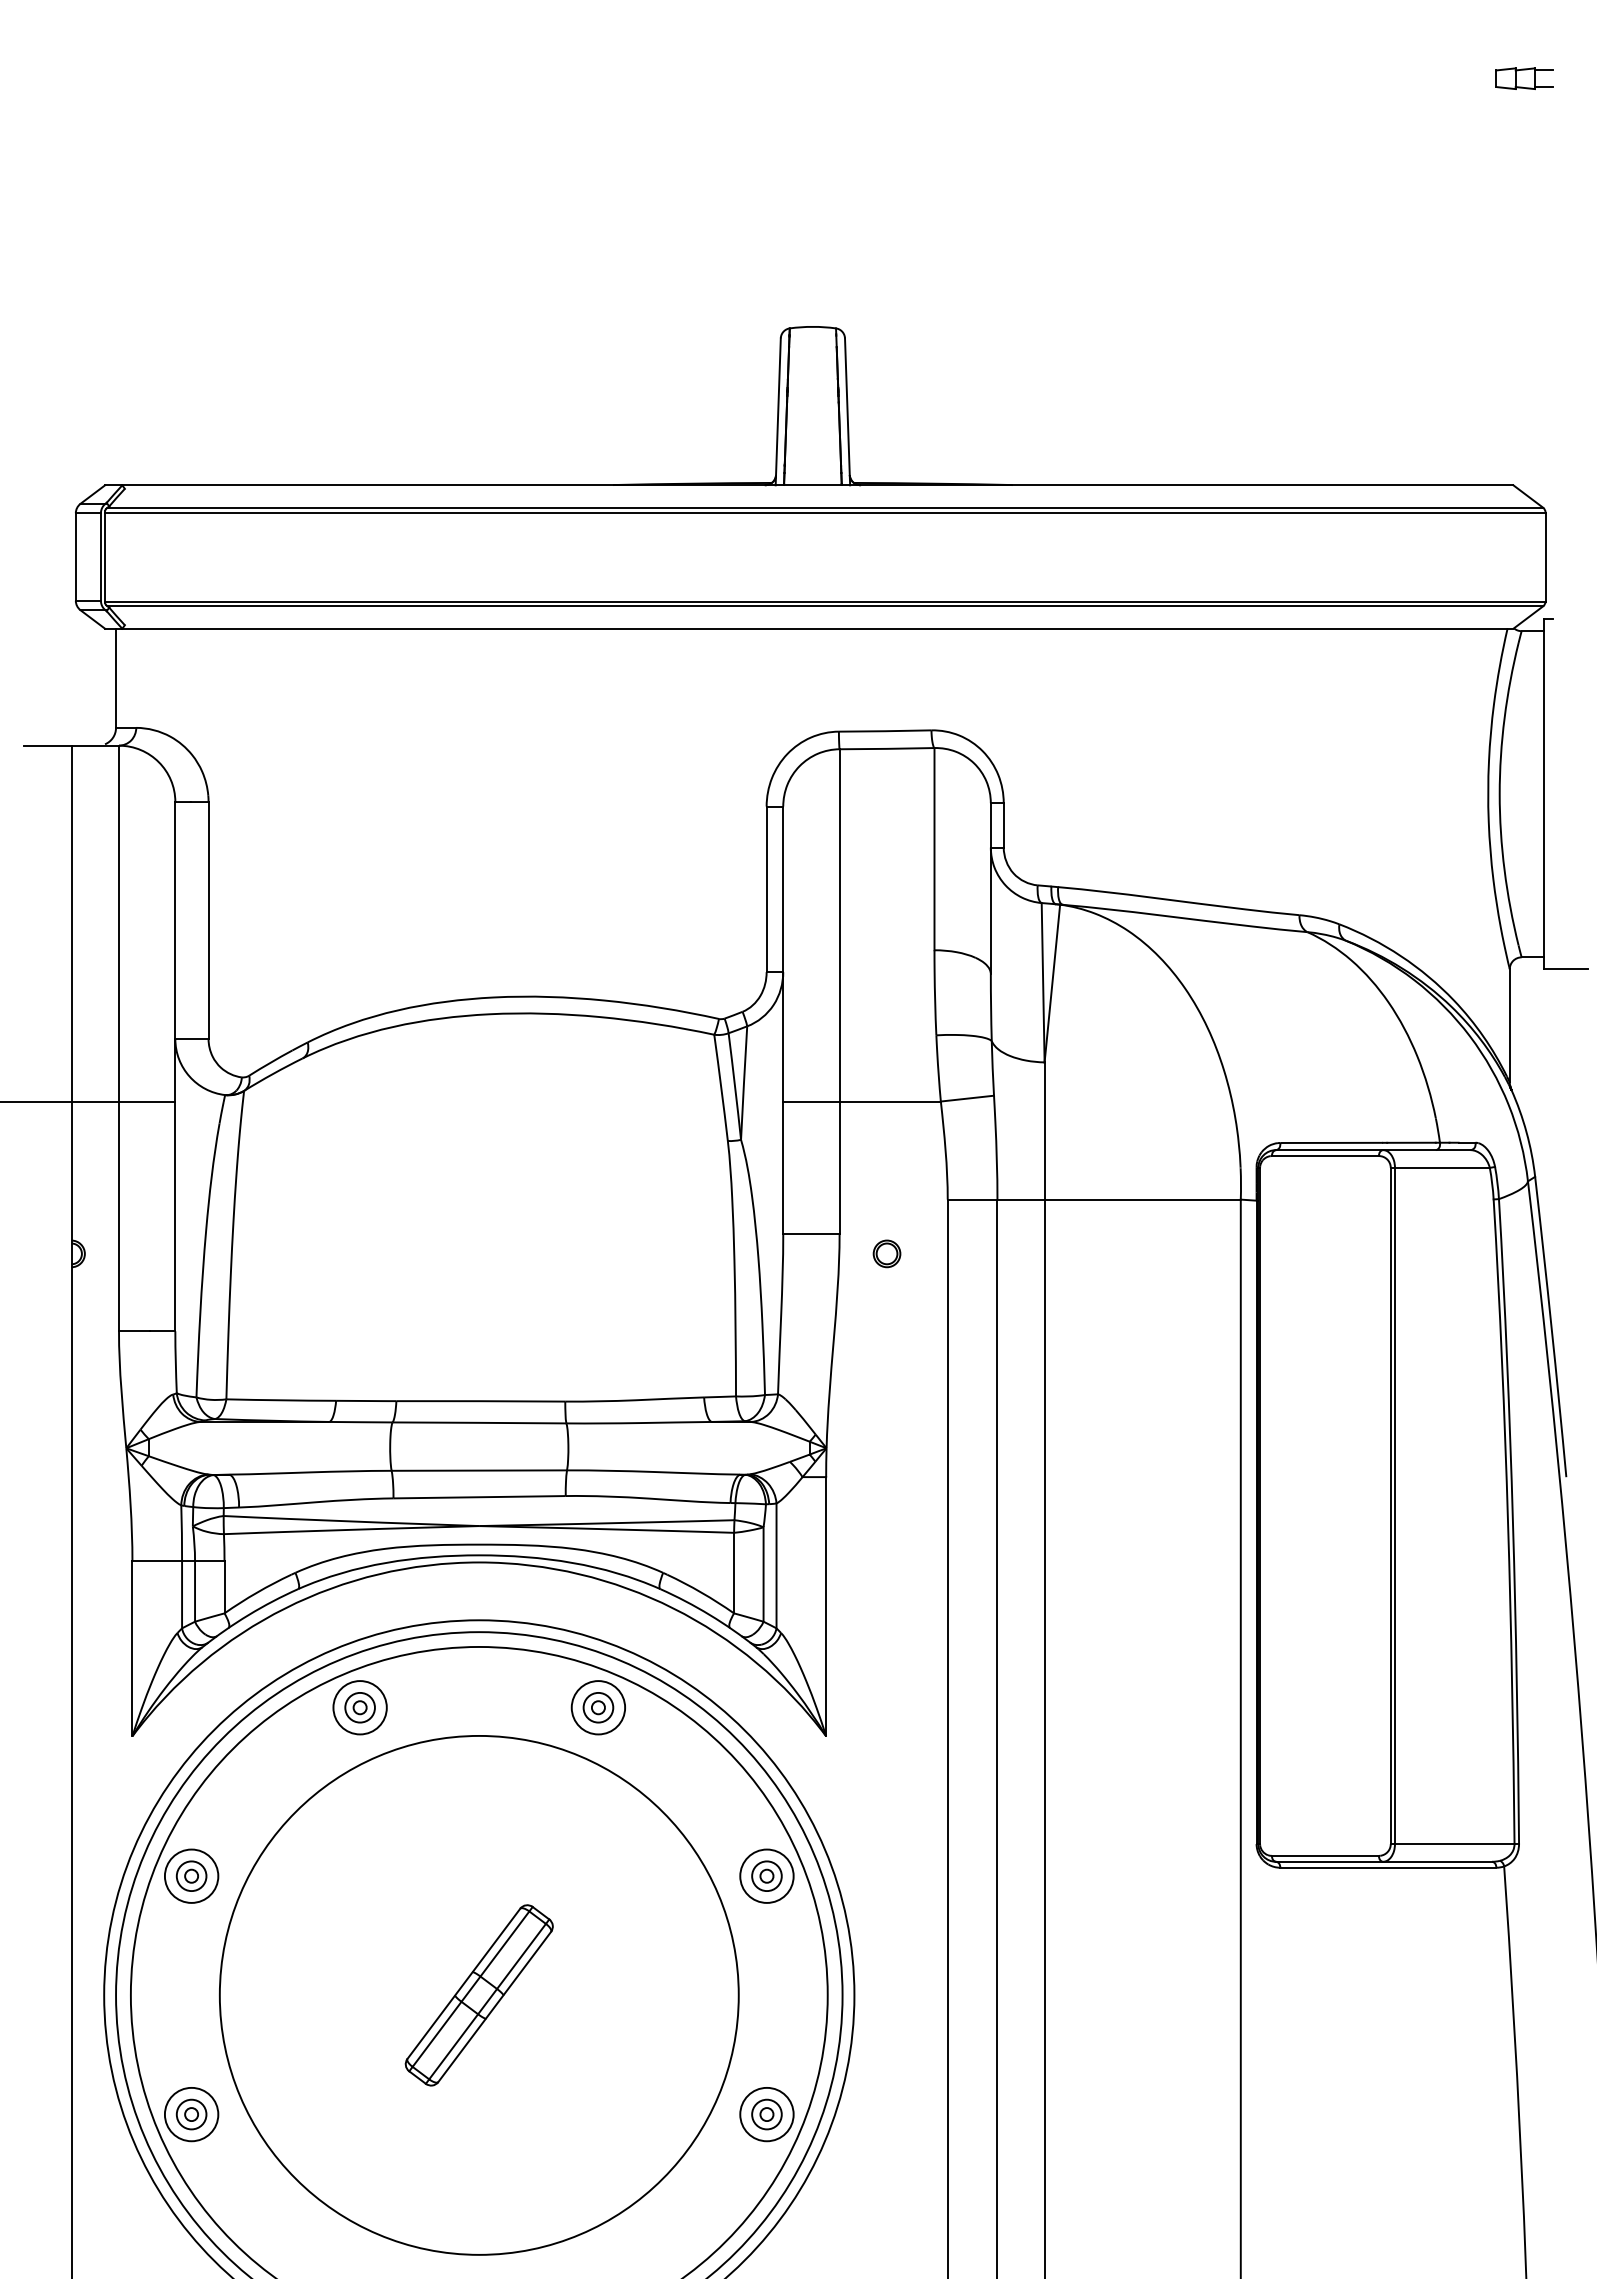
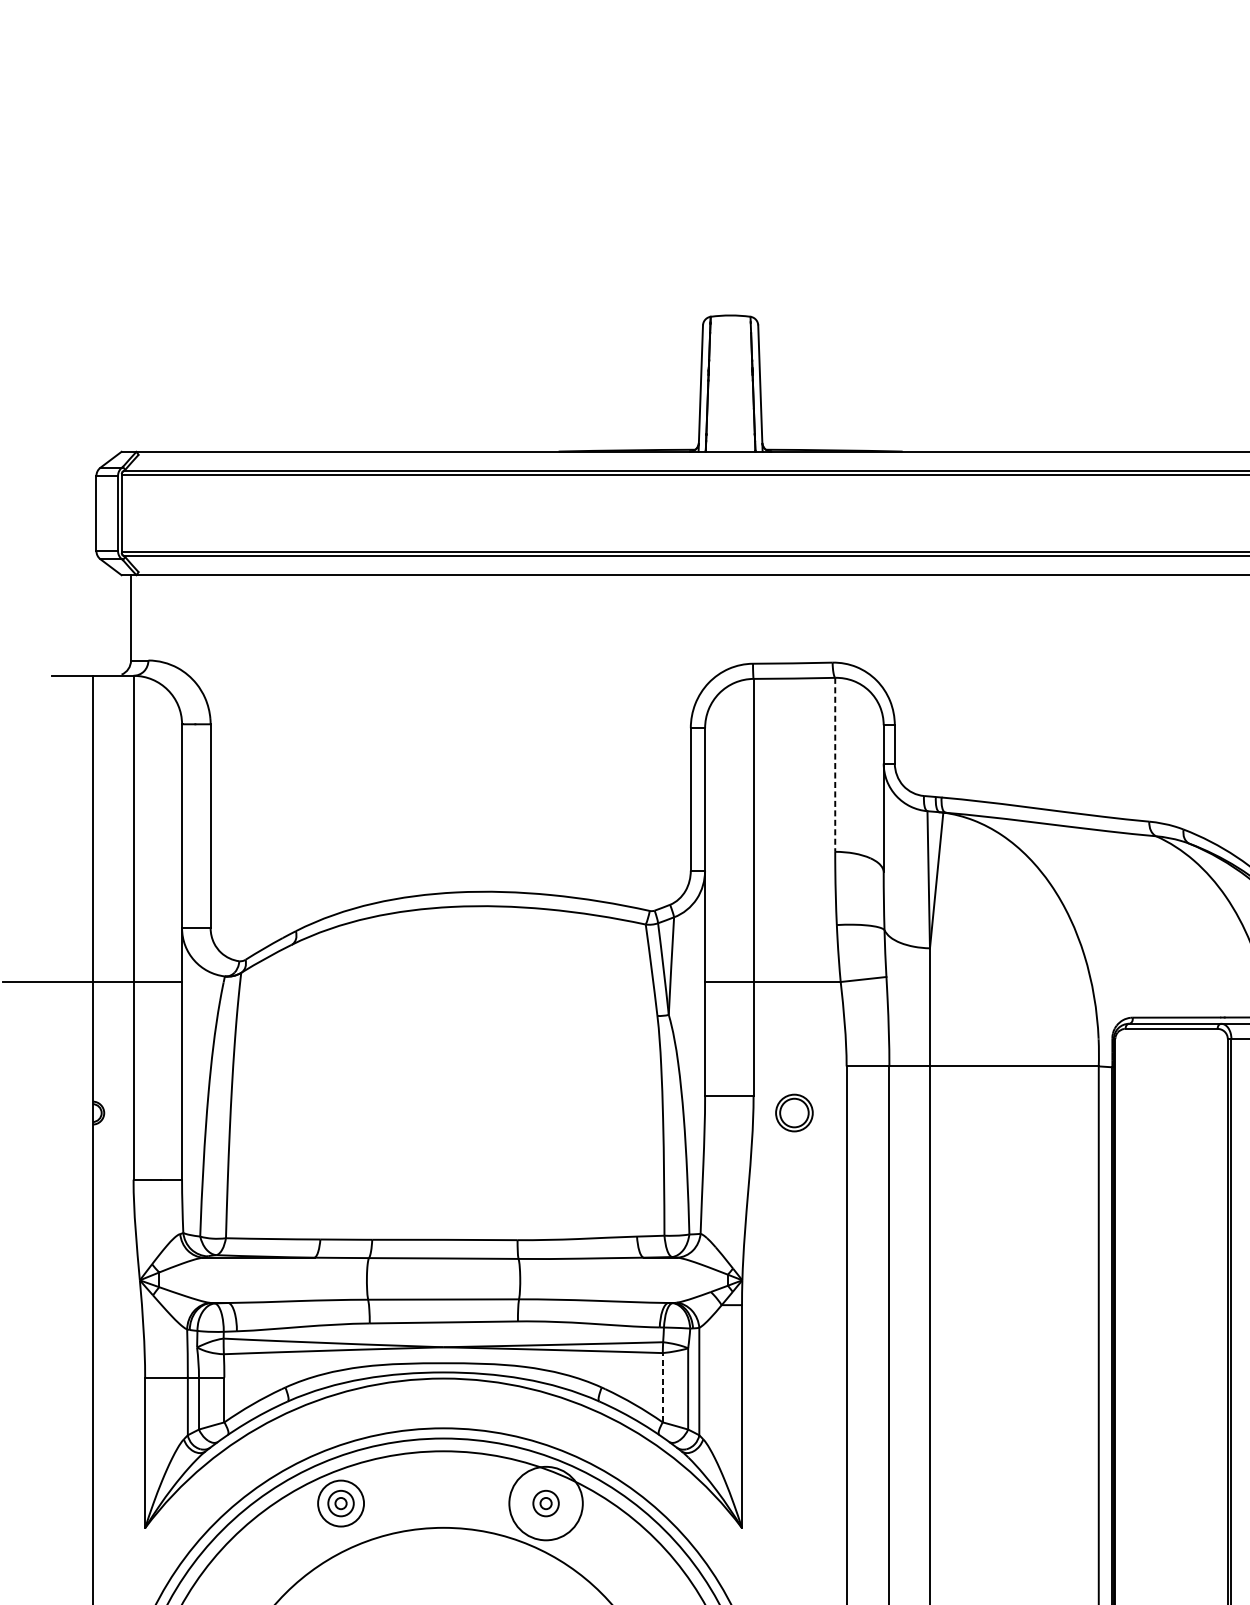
line: (934, 849) -> (835, 765), solid -> dashed
part: (886, 1253) -> (793, 1112), size x1.6
line: (734, 1572) -> (663, 1387), solid -> dashed
circle: (598, 1707) -> (546, 1503), size x1.6

